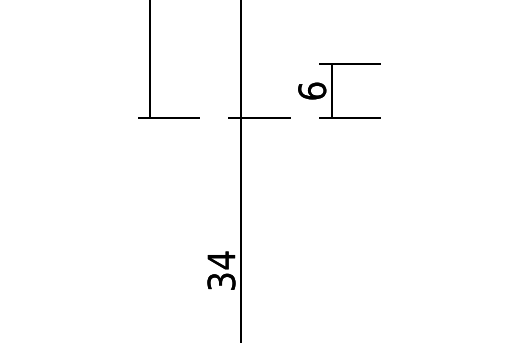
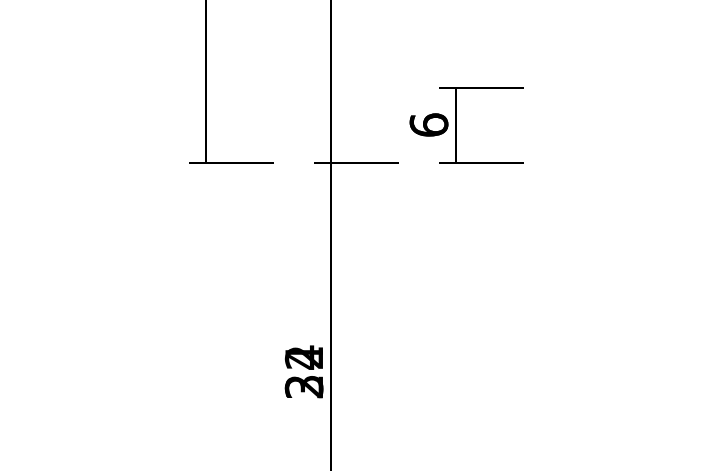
text: (221, 270) -> (304, 371), 34 -> 22

